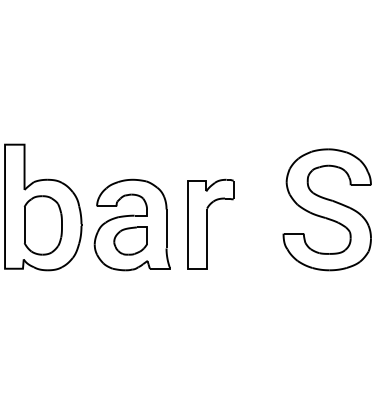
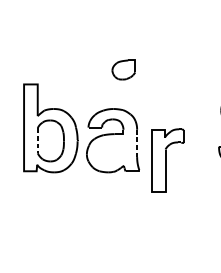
part: (210, 223) -> (167, 159), moved
line: (24, 225) -> (37, 141), solid -> dashed
line: (166, 228) -> (137, 143), solid -> dashed
part: (130, 240) -> (123, 69), moved

